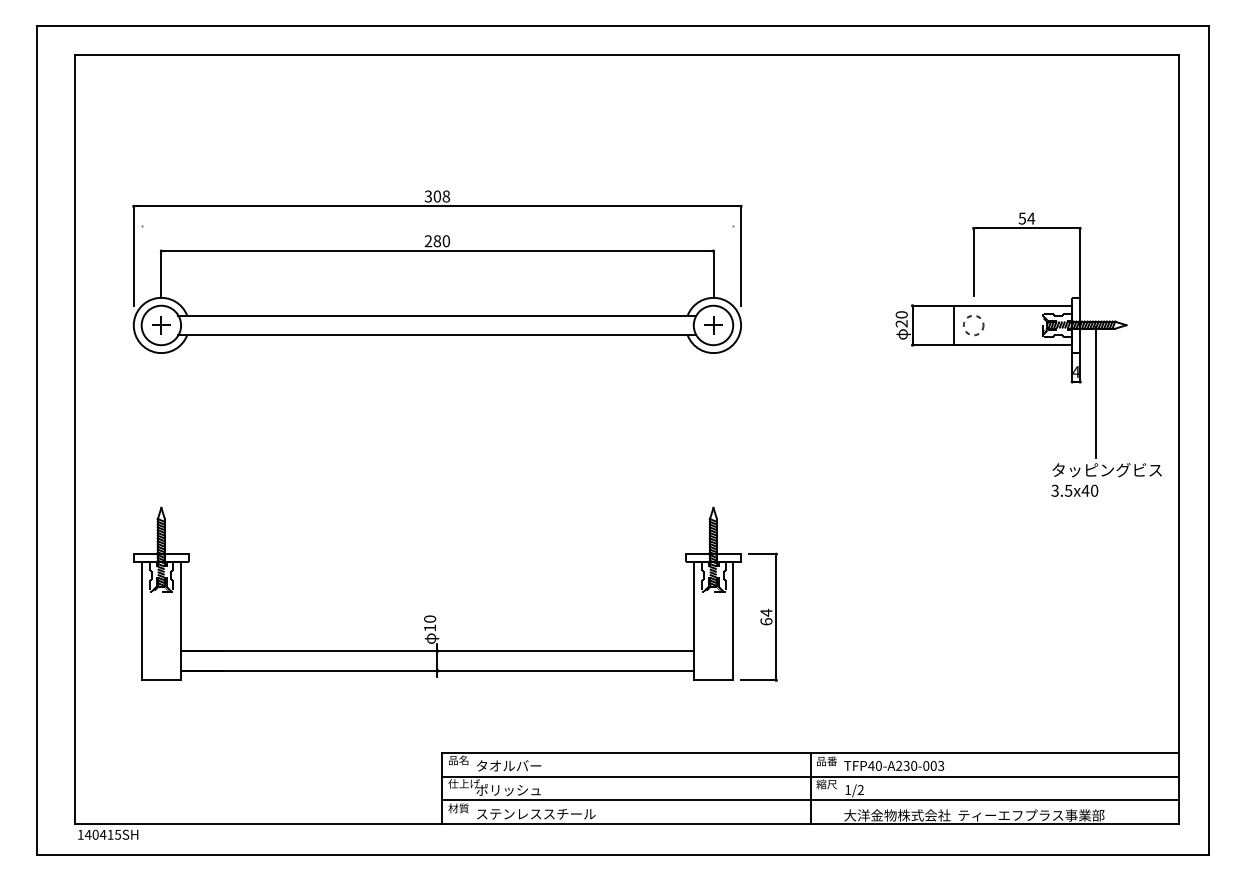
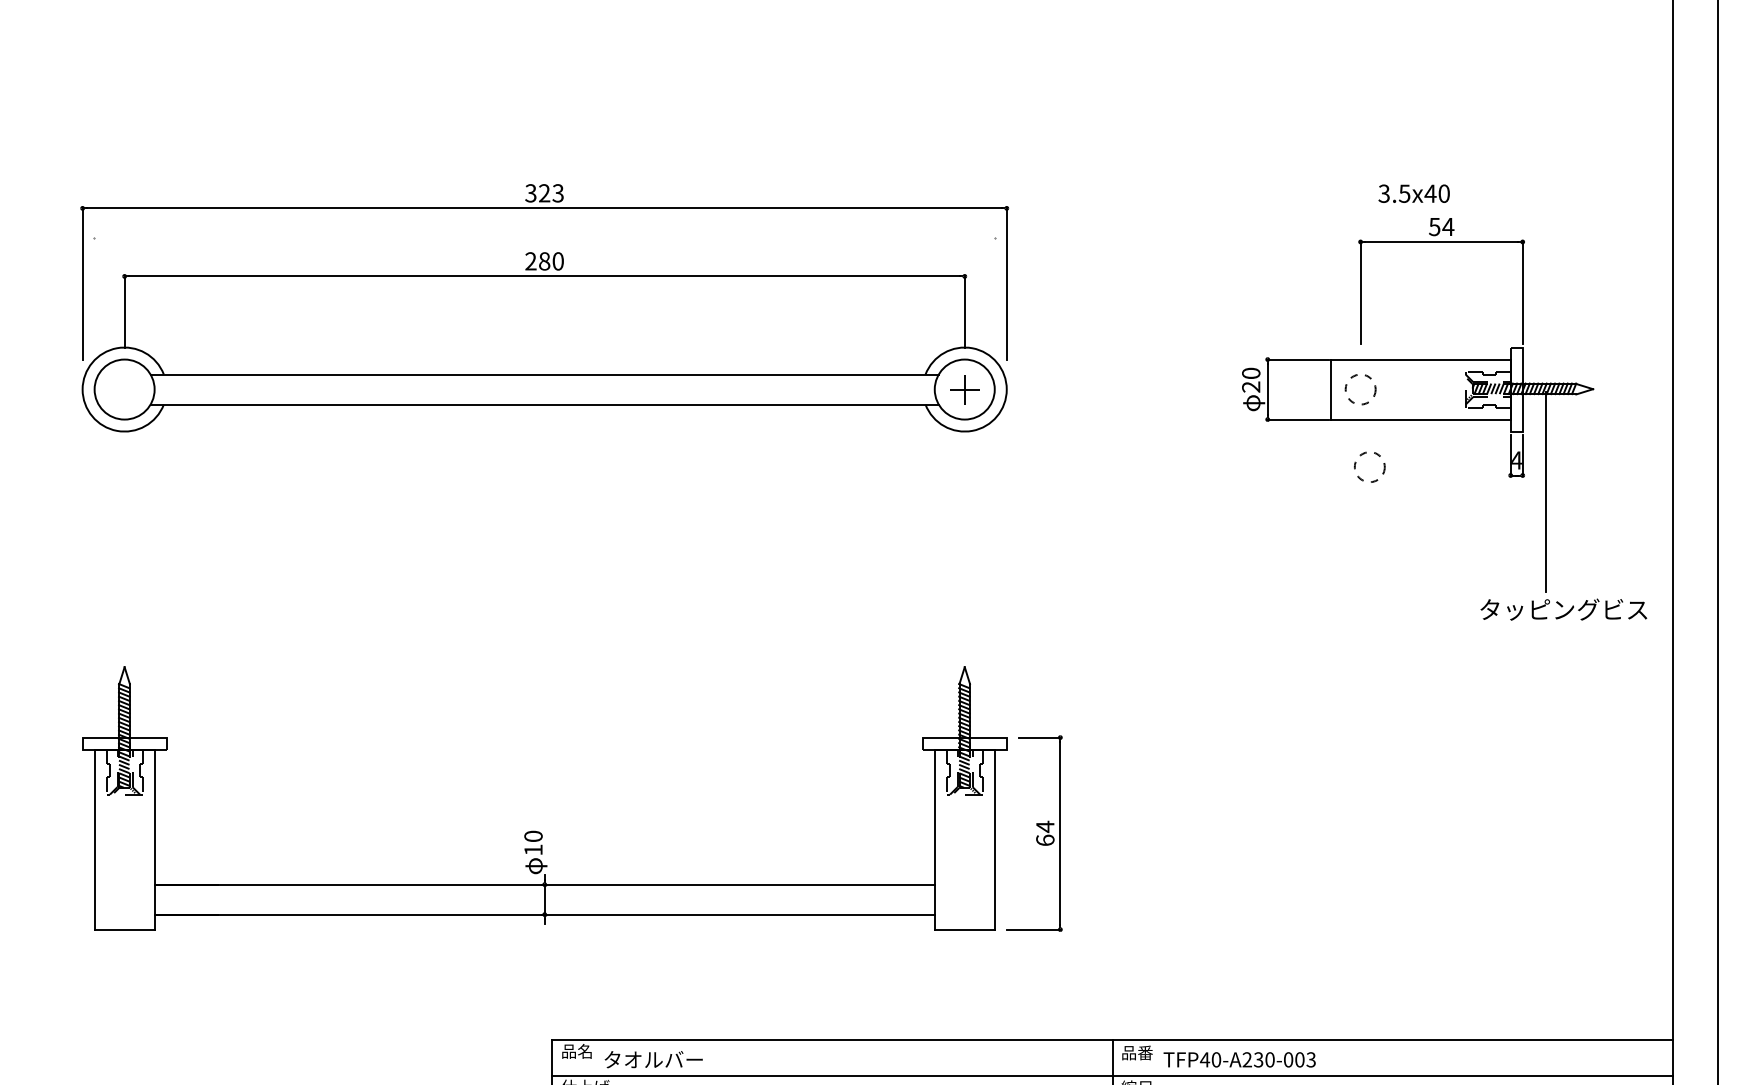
text: (441, 196) -> (550, 193), 308 -> 323
part: (161, 325) -> (124, 389), removed
circle: (979, 376) -> (1369, 467), added
text: (1074, 490) -> (1413, 193), moved

